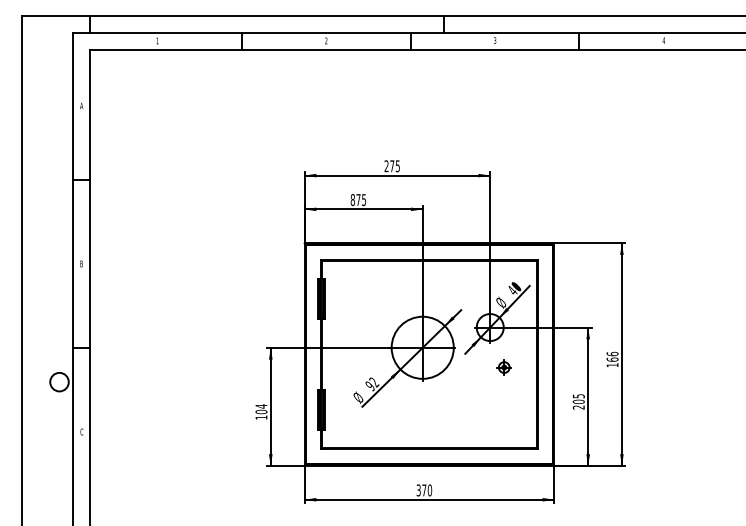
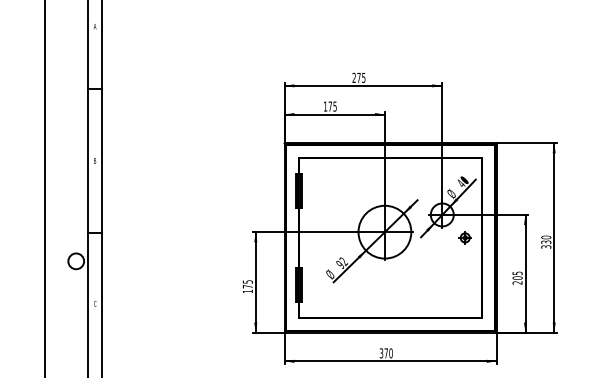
text: (352, 200) -> (325, 107), 875 -> 175
text: (612, 359) -> (546, 242), 166 -> 330
part: (503, 367) -> (464, 237), moved
text: (261, 409) -> (247, 284), 104 -> 175

